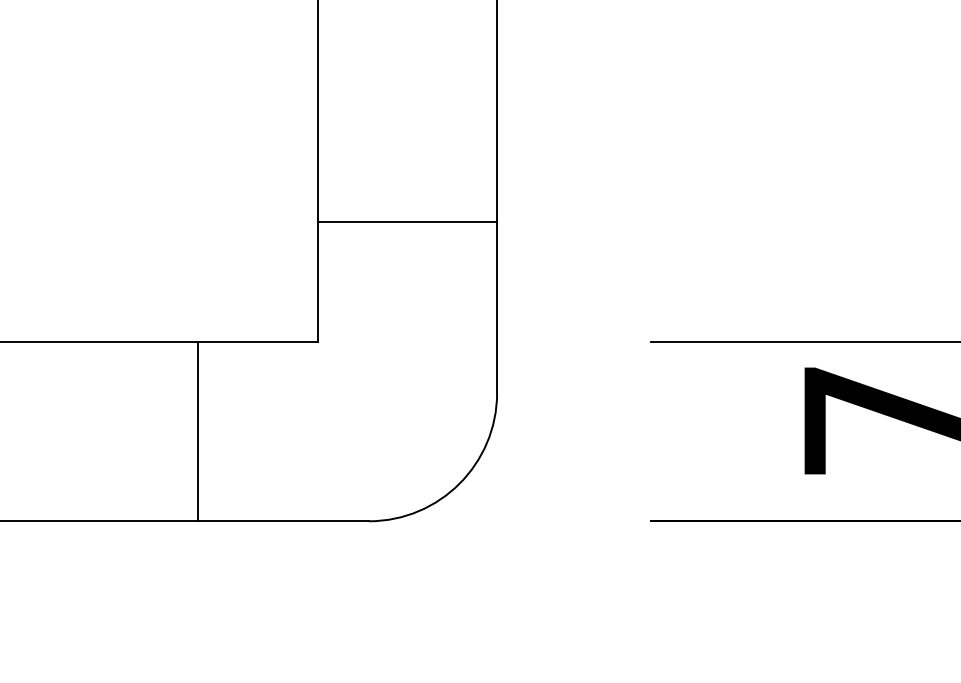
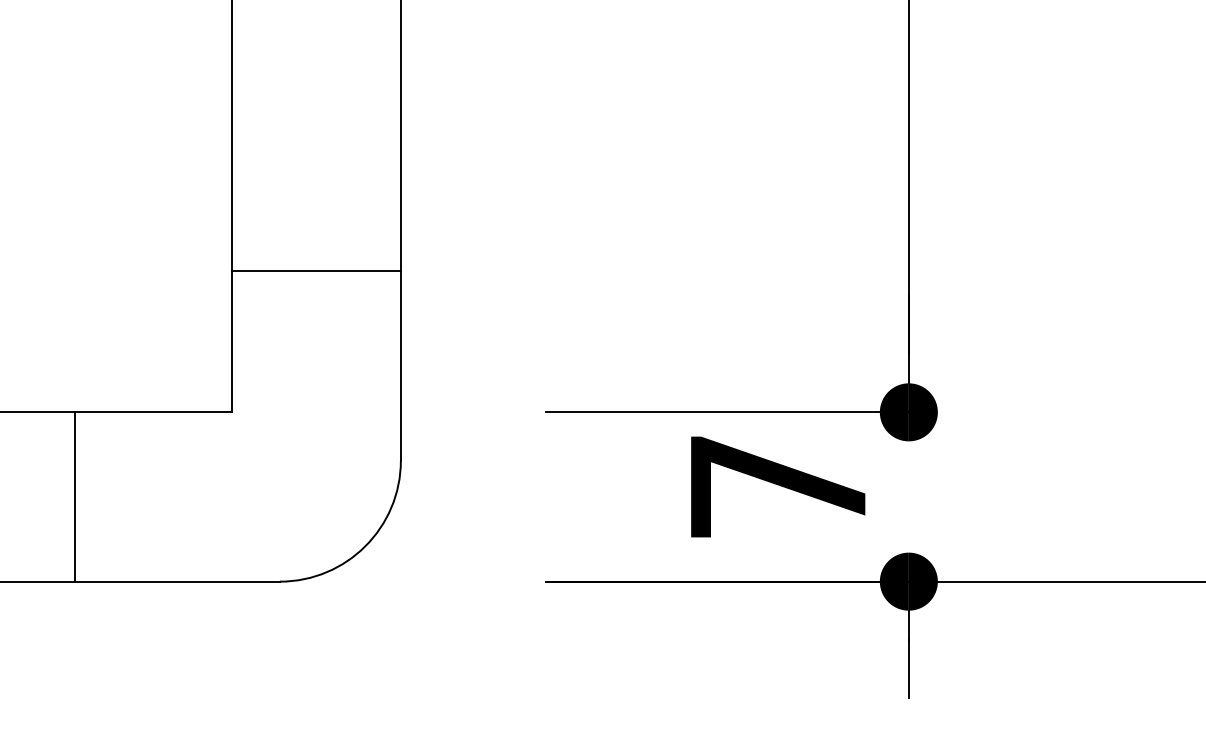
line: (406, 222) -> (315, 271), moved
line: (197, 431) -> (75, 496), moved

